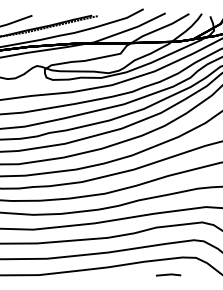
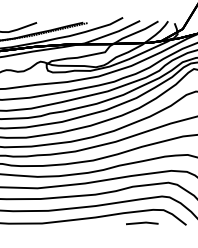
part: (168, 275) -> (142, 223), size x1.67

